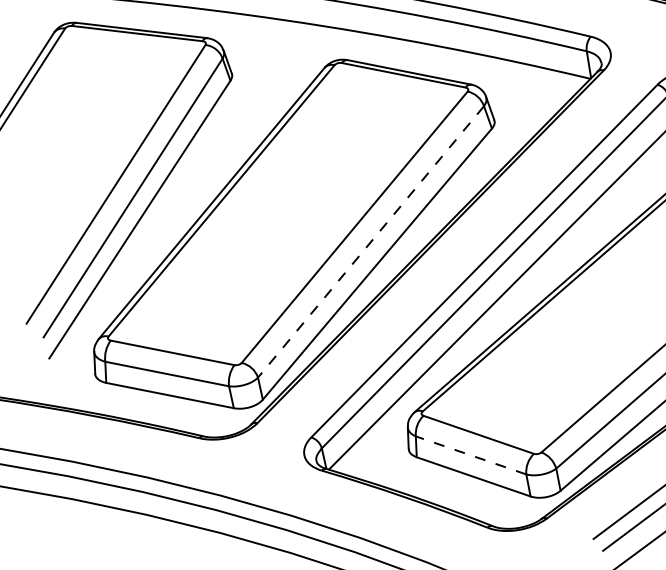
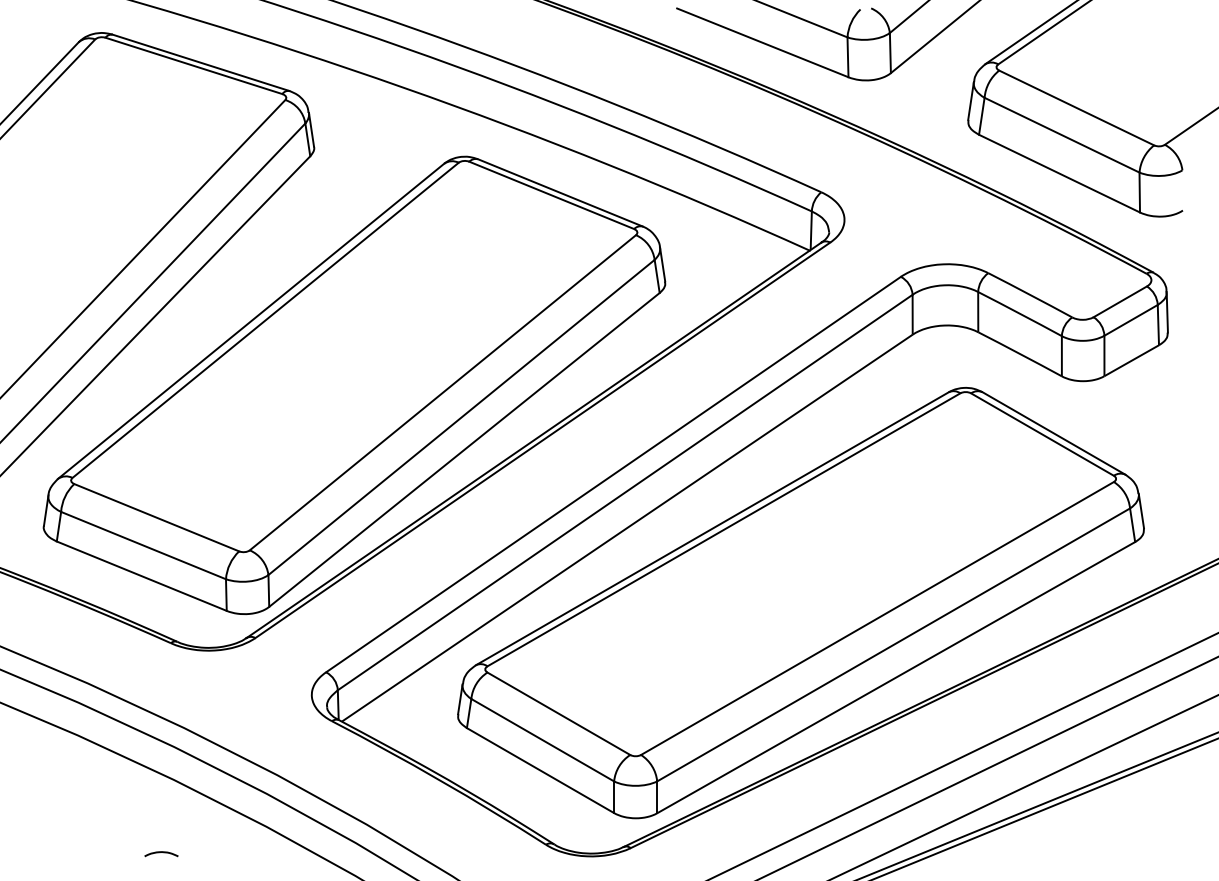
line: (370, 241) -> (461, 417), dashed -> solid
line: (470, 454) -> (542, 739), dashed -> solid

